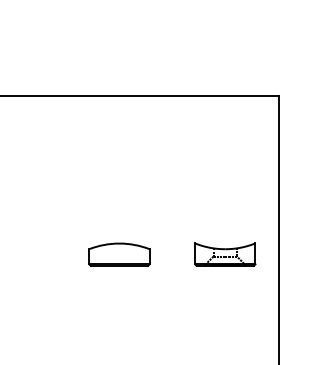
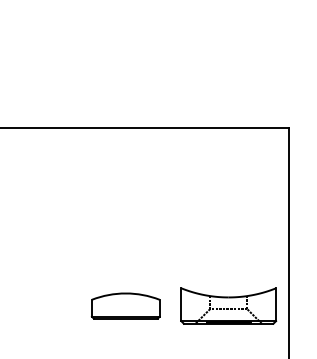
part: (119, 254) -> (125, 305), moved
part: (225, 254) -> (229, 305), size x1.4

